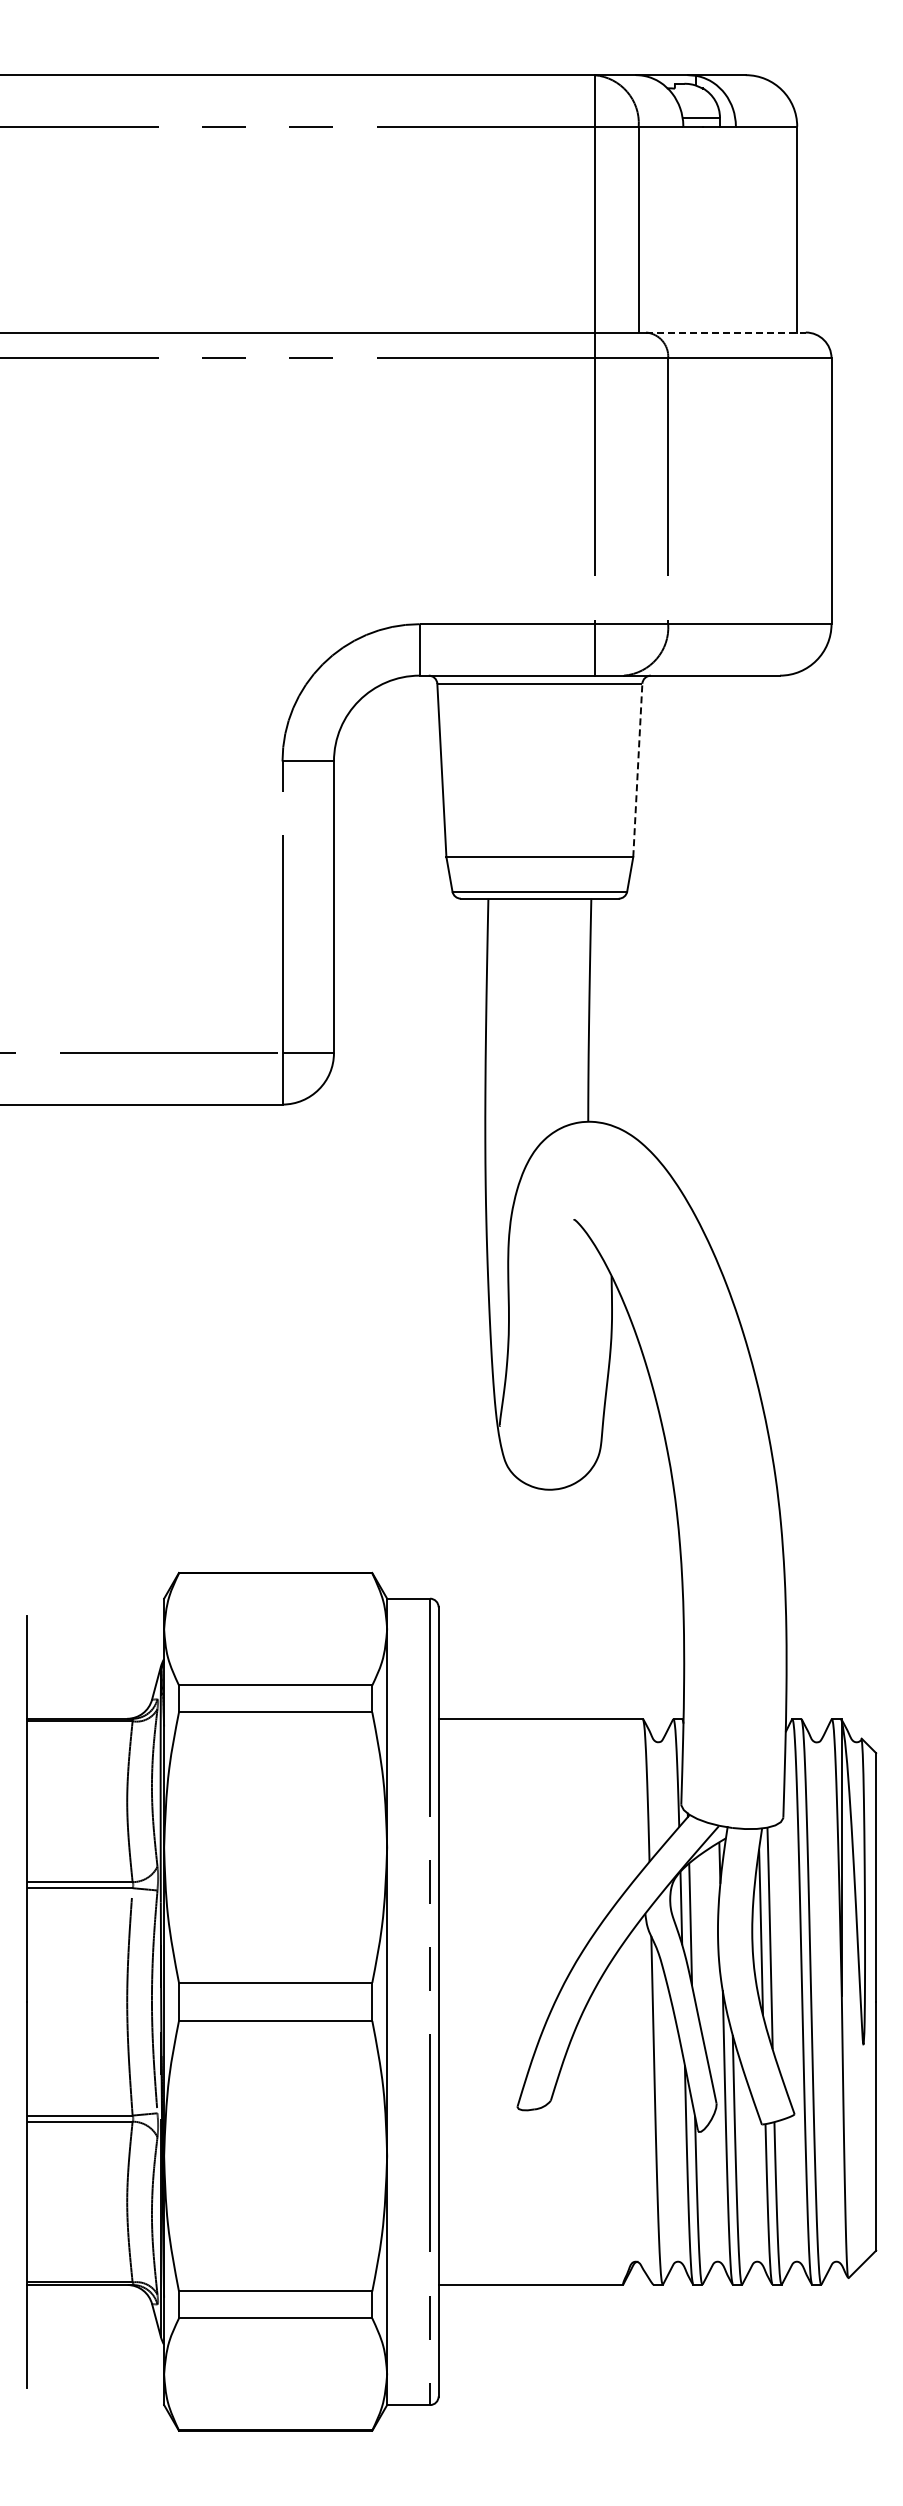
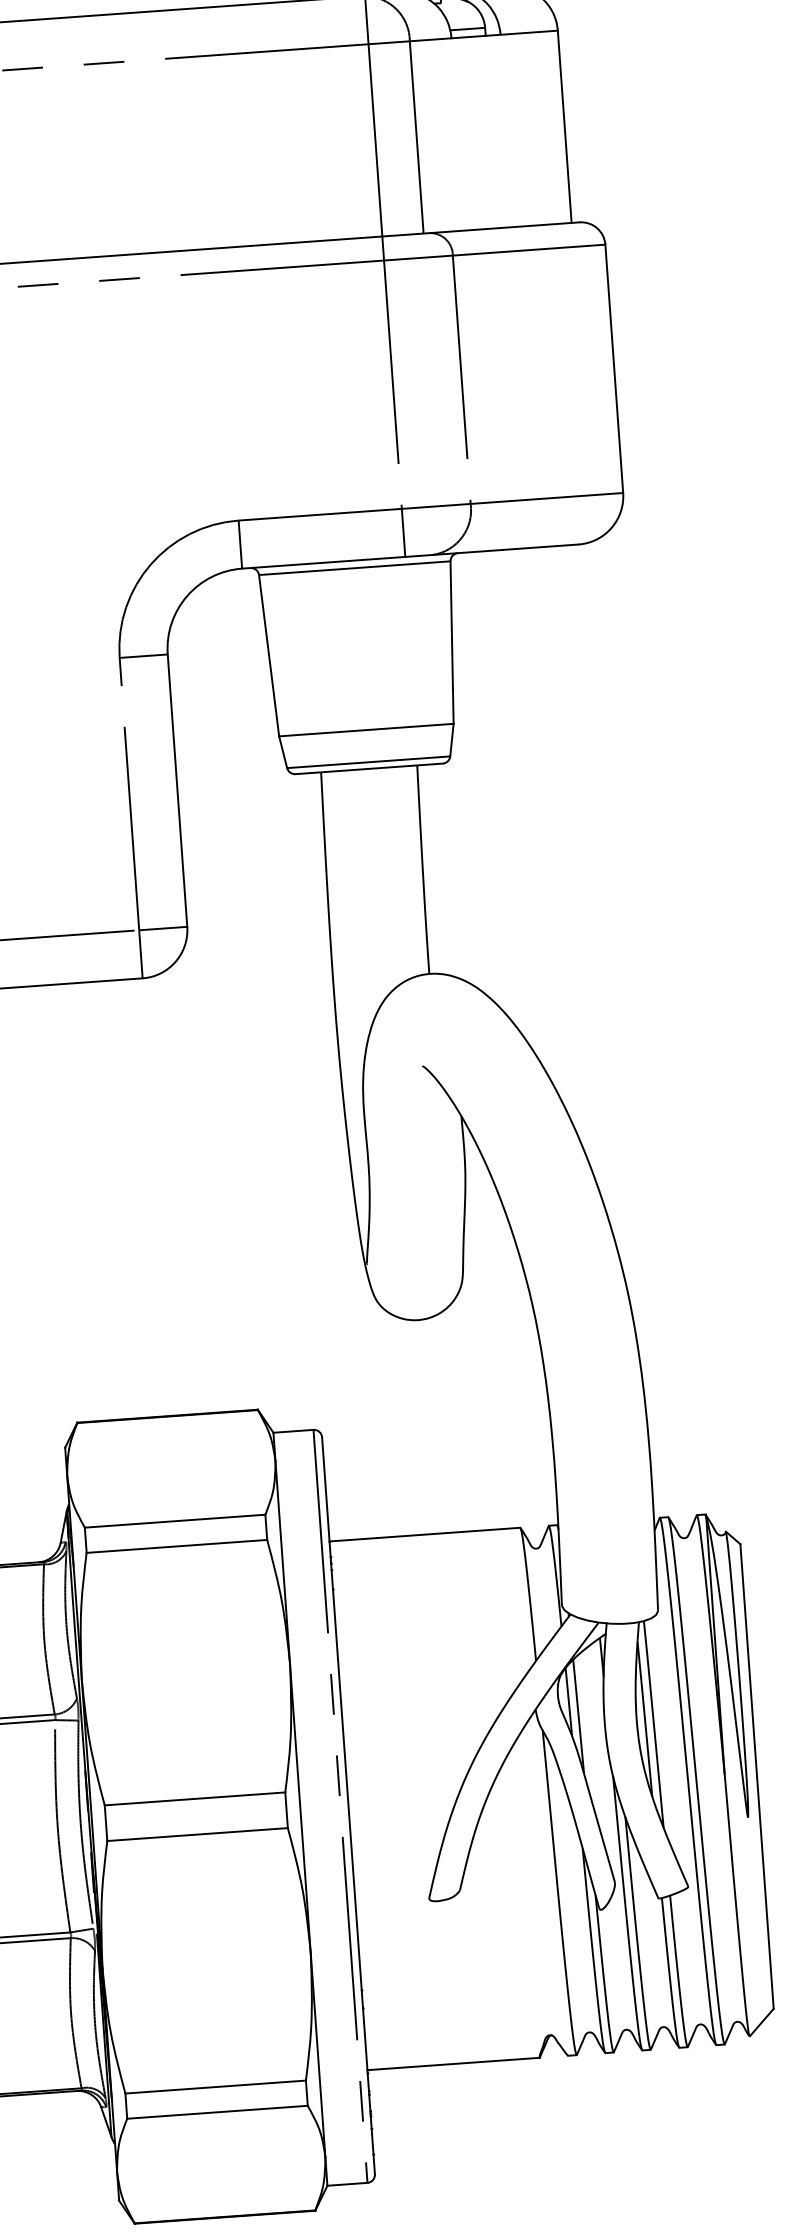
line: (725, 332) -> (504, 227), dashed -> solid
line: (637, 770) -> (451, 642), dashed -> solid

